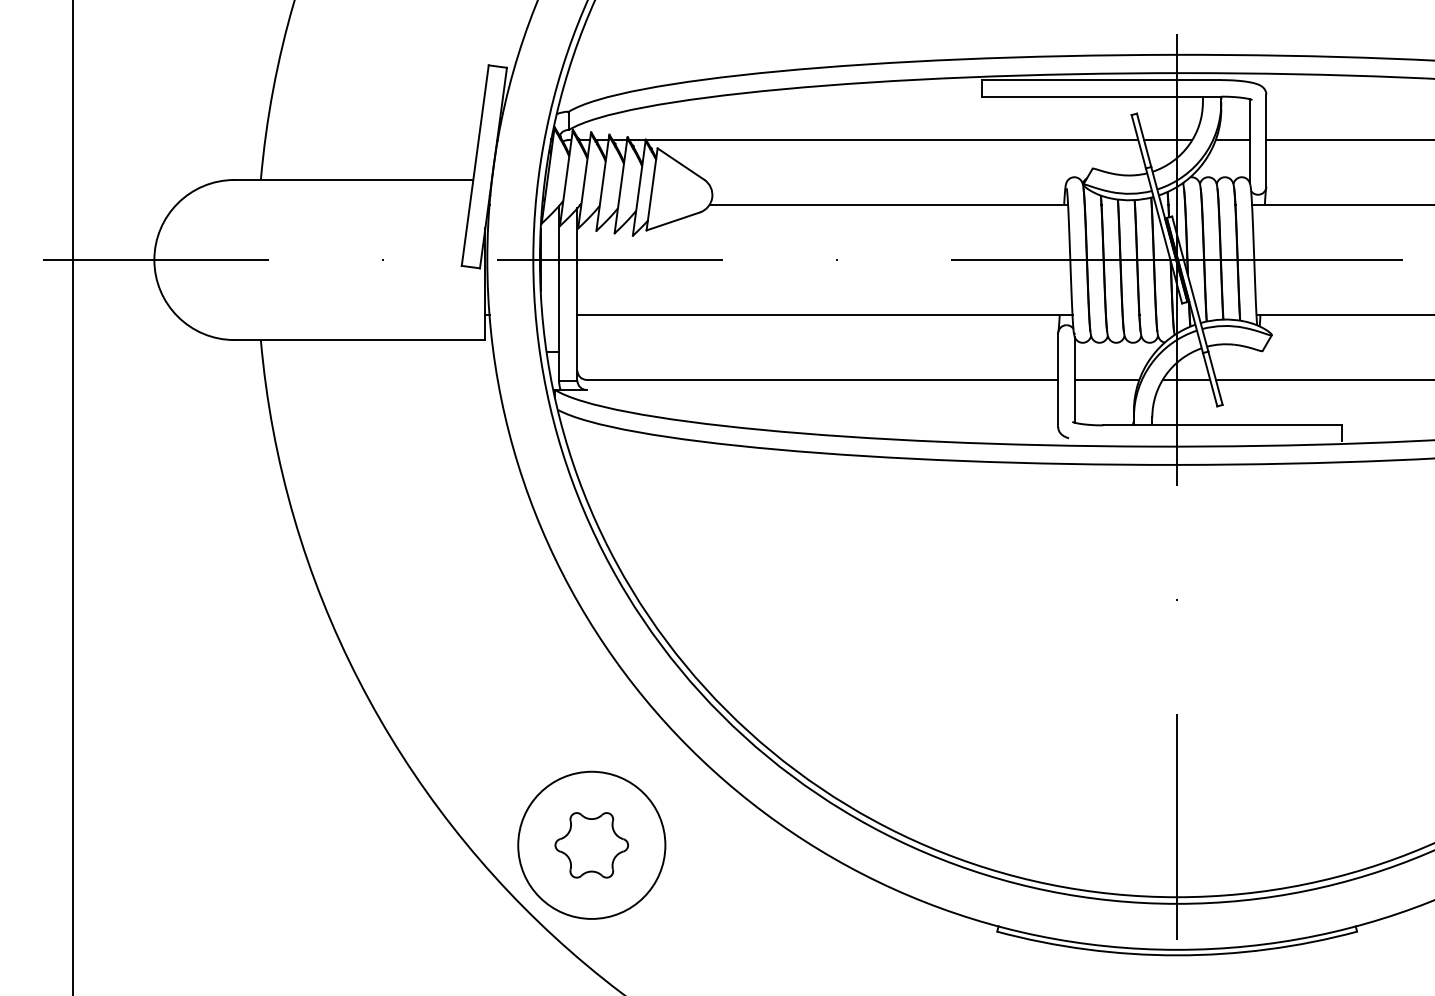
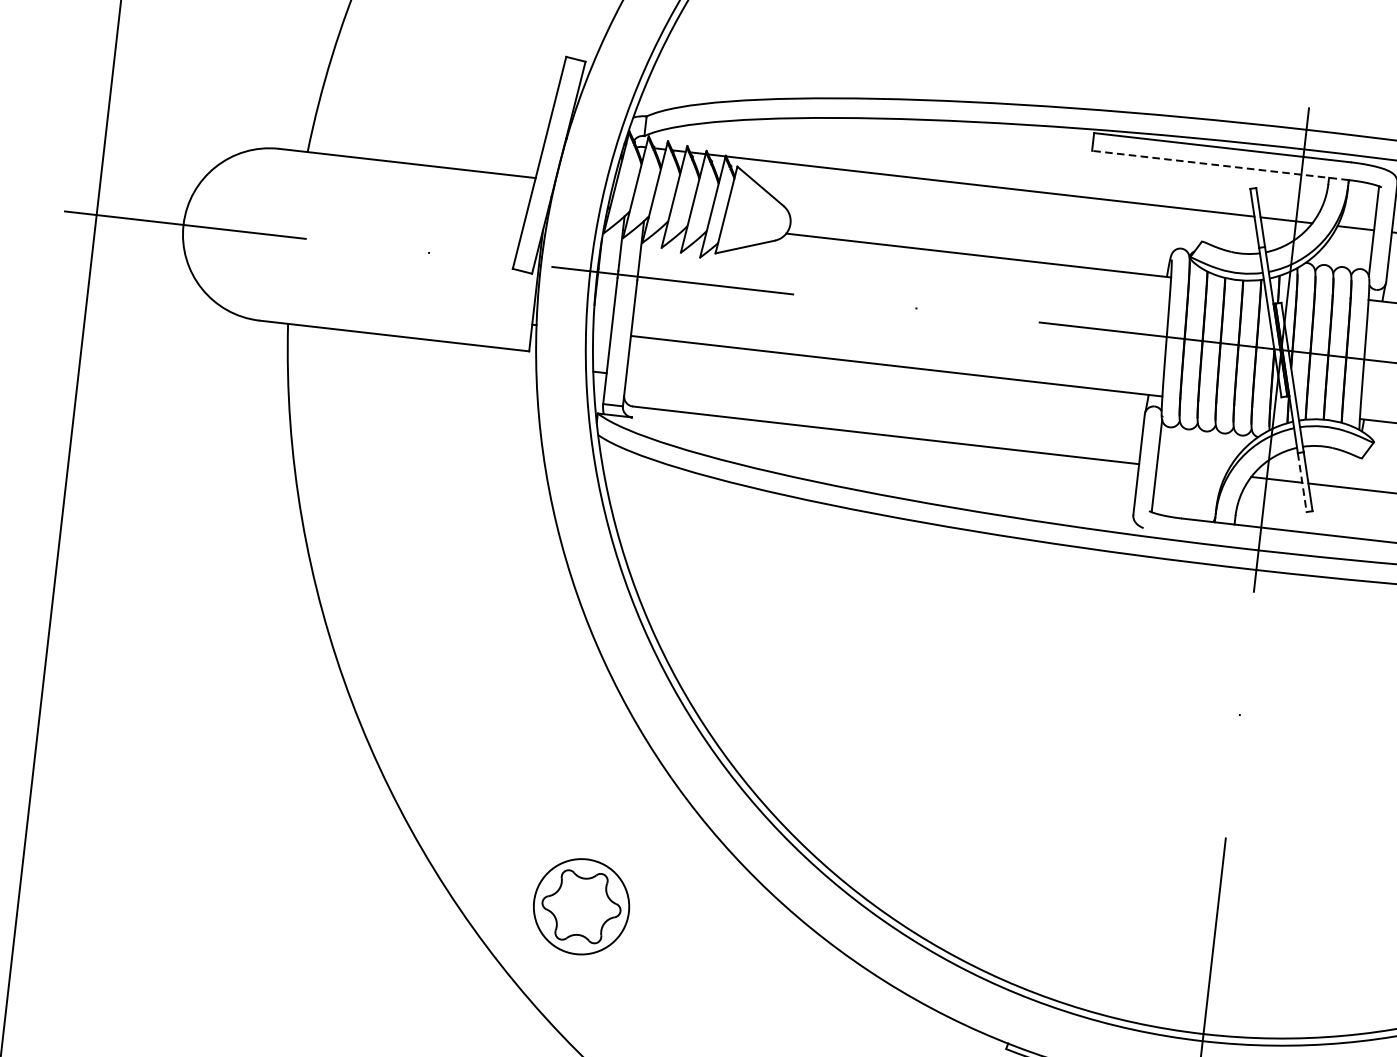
line: (1101, 96) -> (1220, 165), solid -> dashed
line: (1106, 379) -> (1191, 469), removed
line: (1210, 379) -> (1302, 482), solid -> dashed
circle: (591, 844) -> (581, 905), size x0.6

